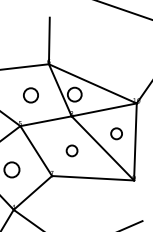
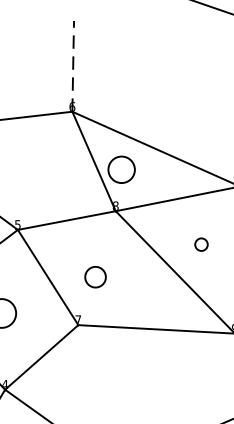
line: (49, 40) -> (73, 66), solid -> dashed
circle: (30, 95) -> (37, 171), removed
circle: (116, 133) -> (201, 243), size x0.6
circle: (71, 150) -> (94, 276), moved

